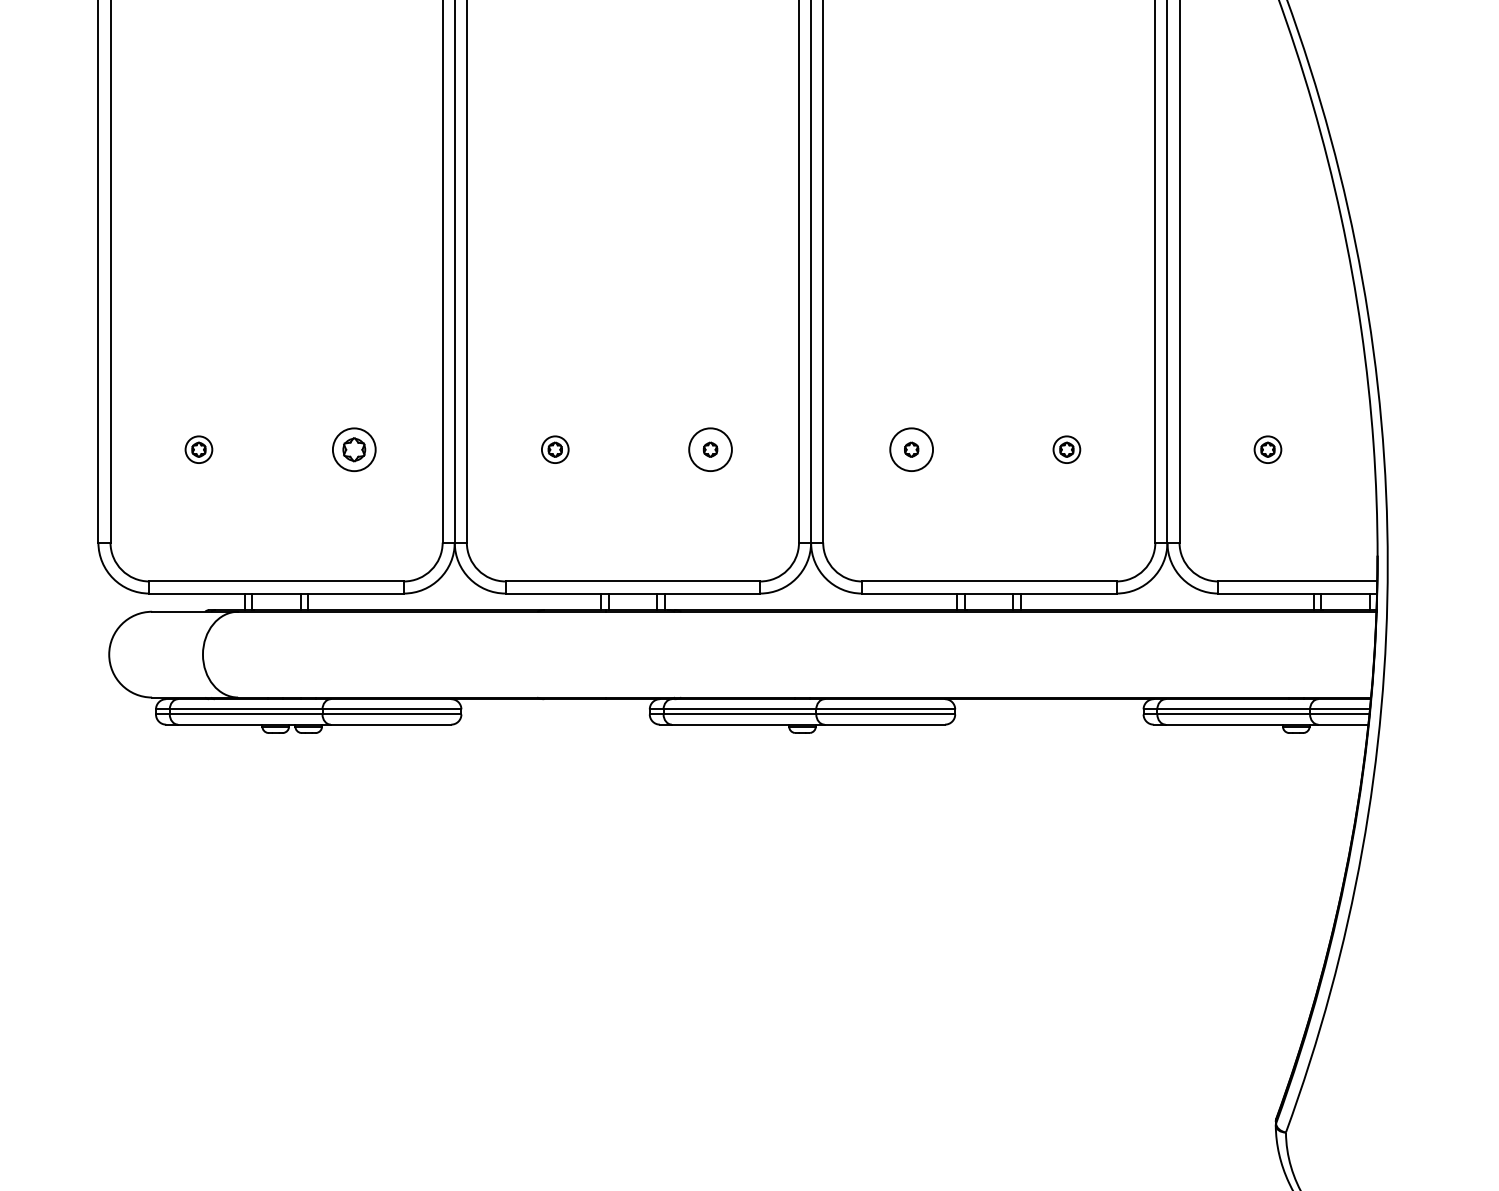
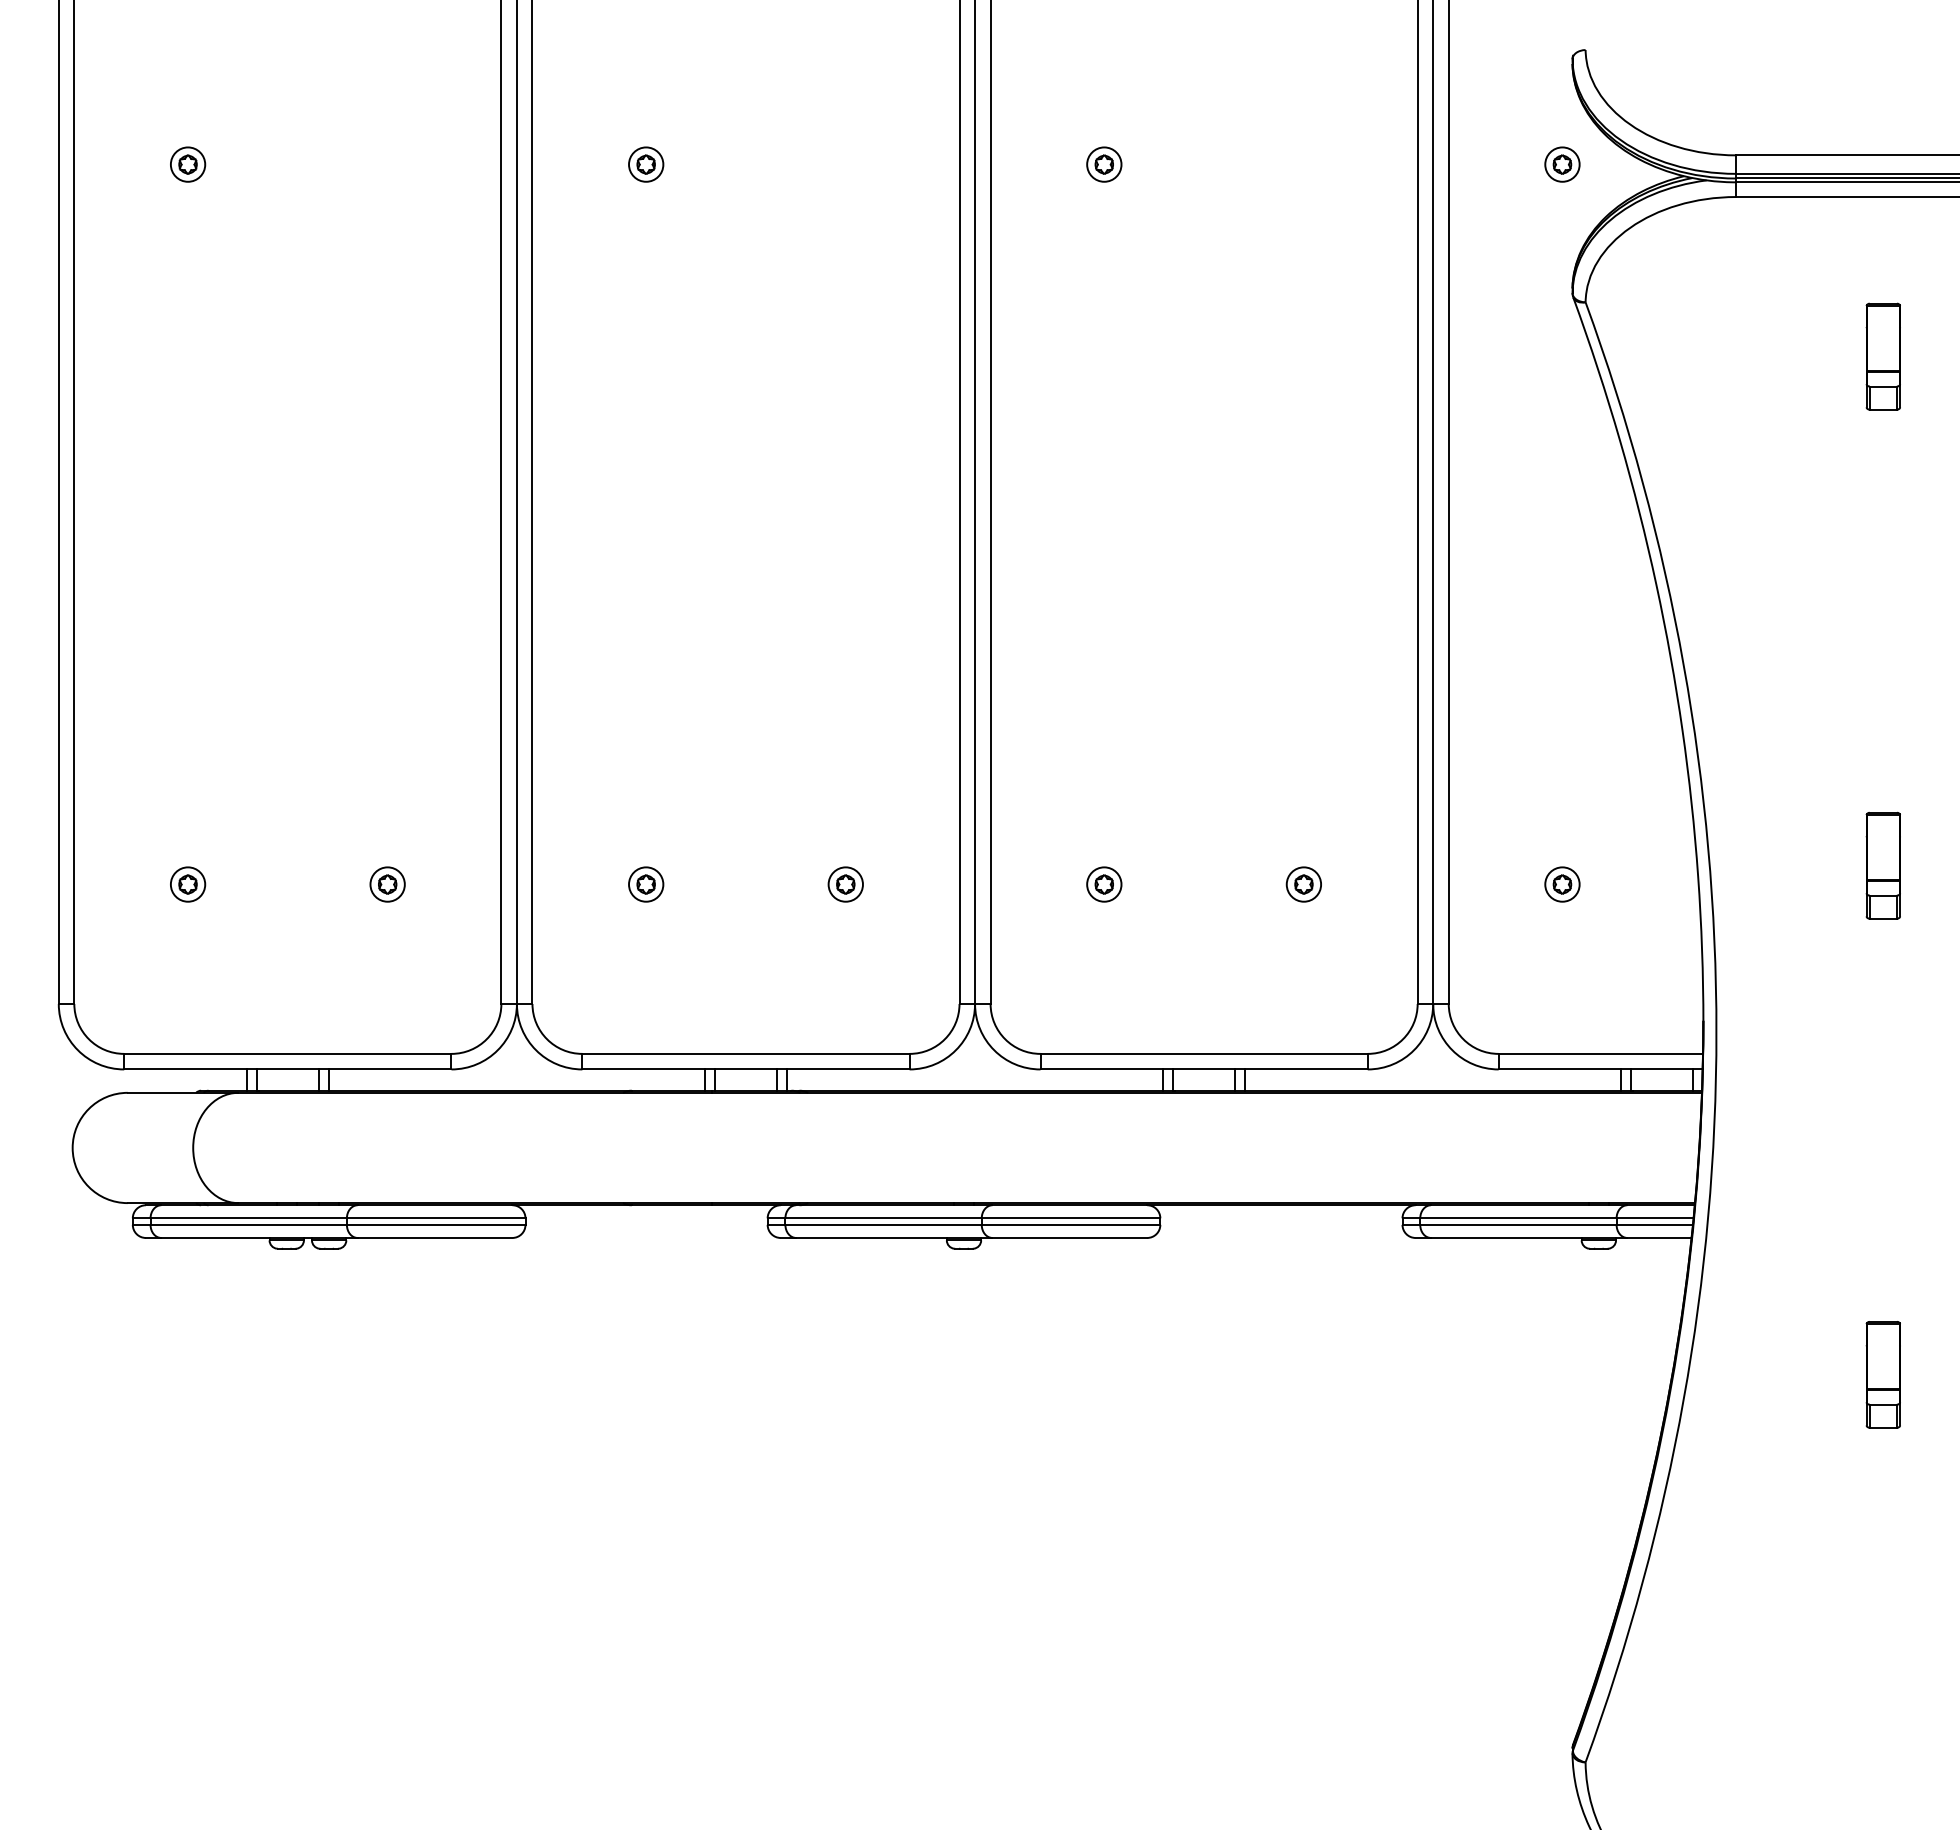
part: (354, 449) -> (387, 884), size x0.62
circle: (710, 449) -> (845, 884), size x0.62
circle: (911, 449) -> (1104, 884), size x0.62

